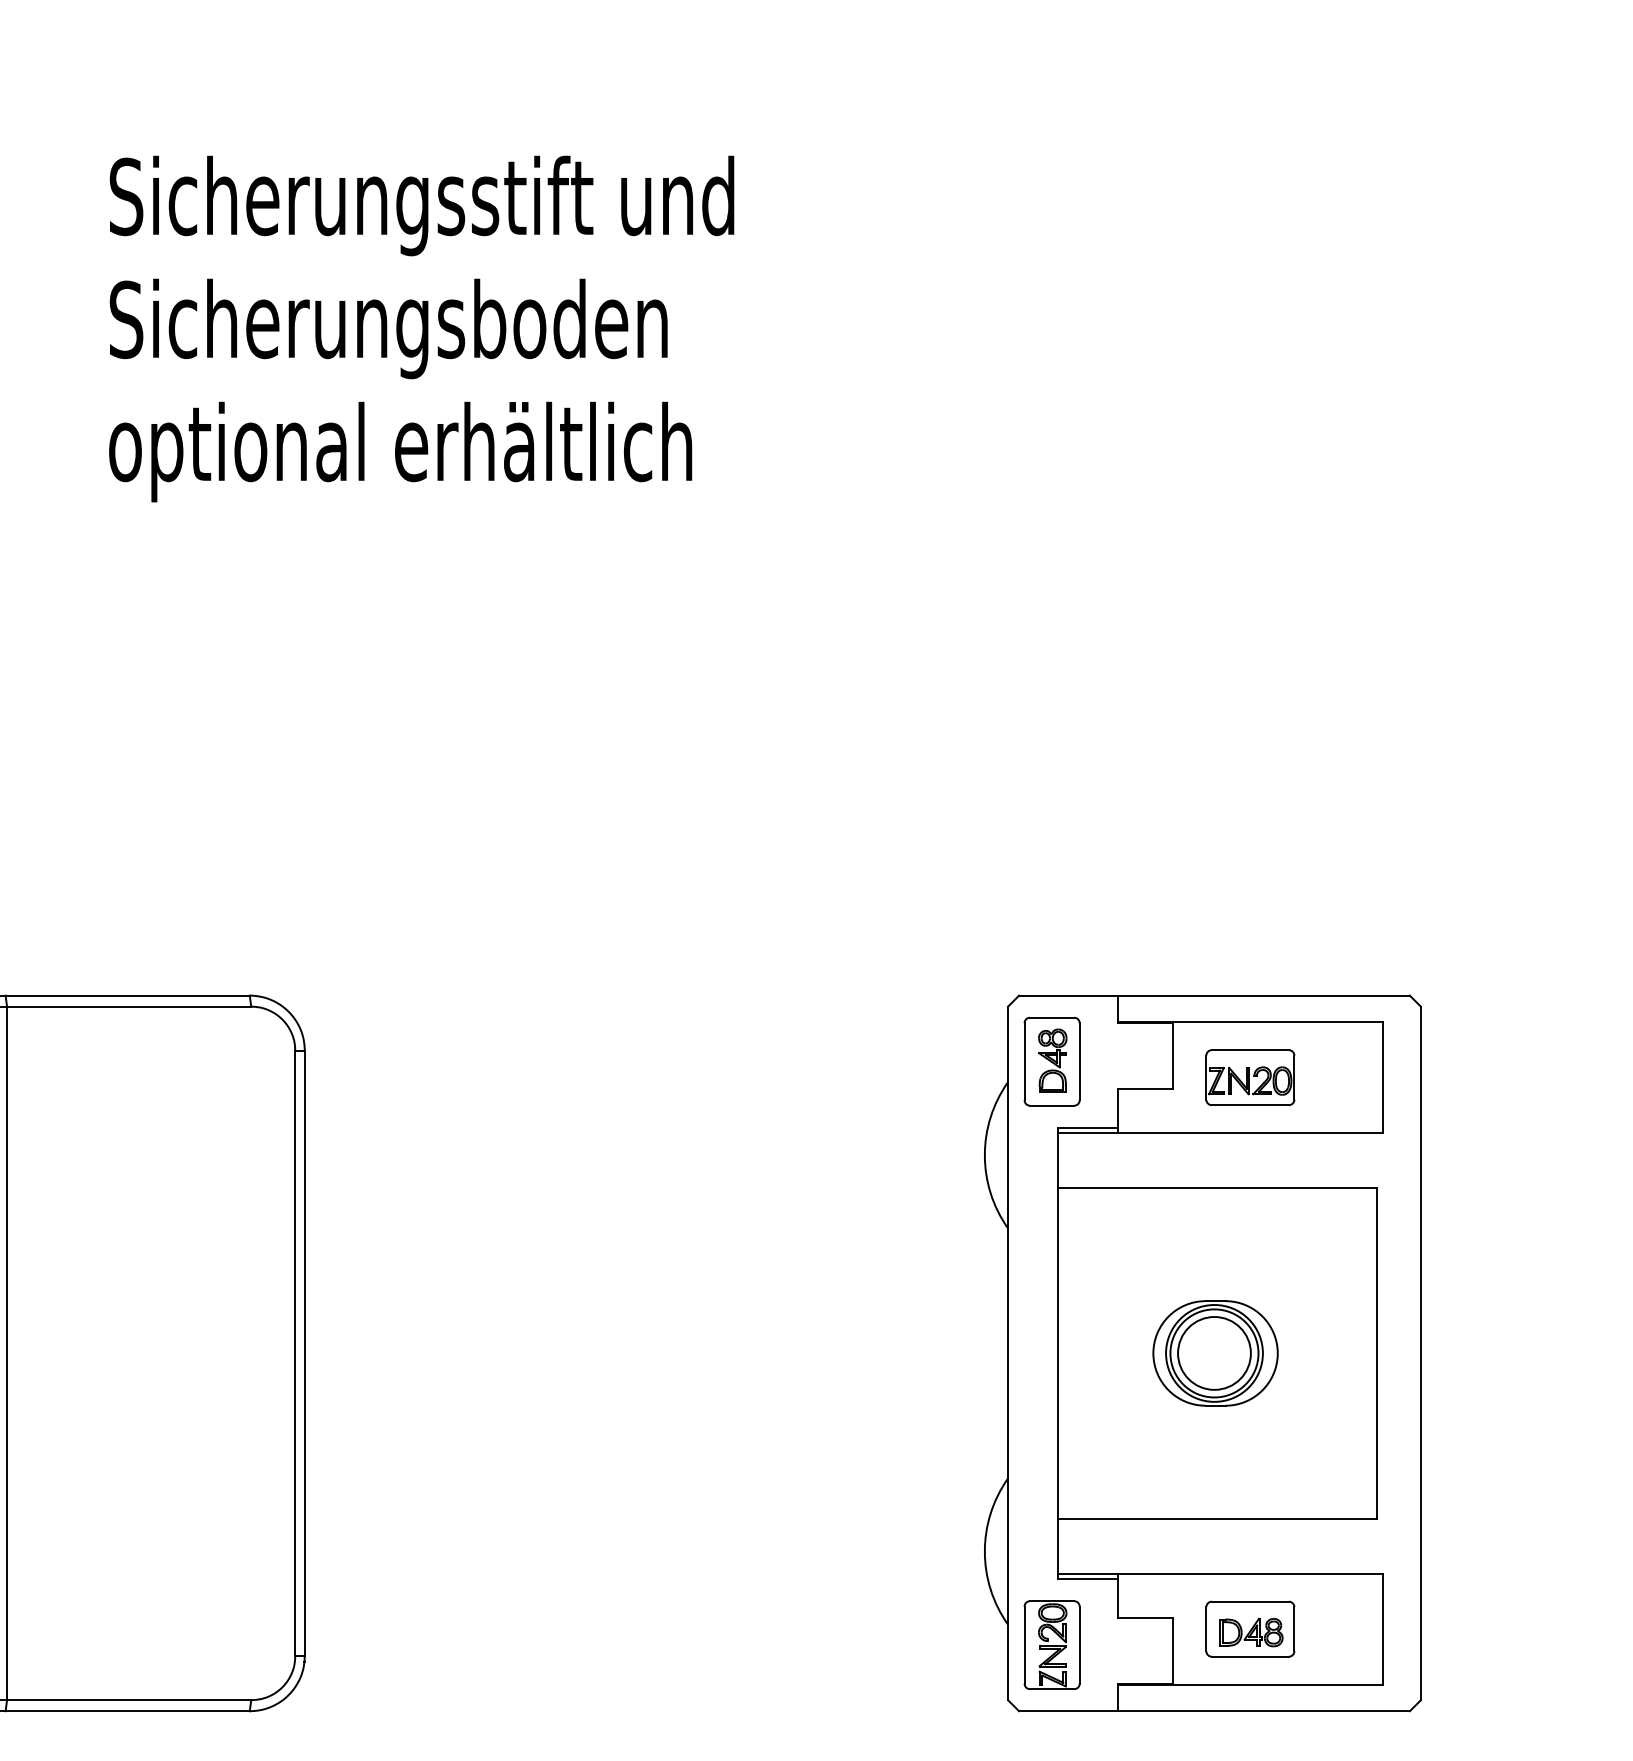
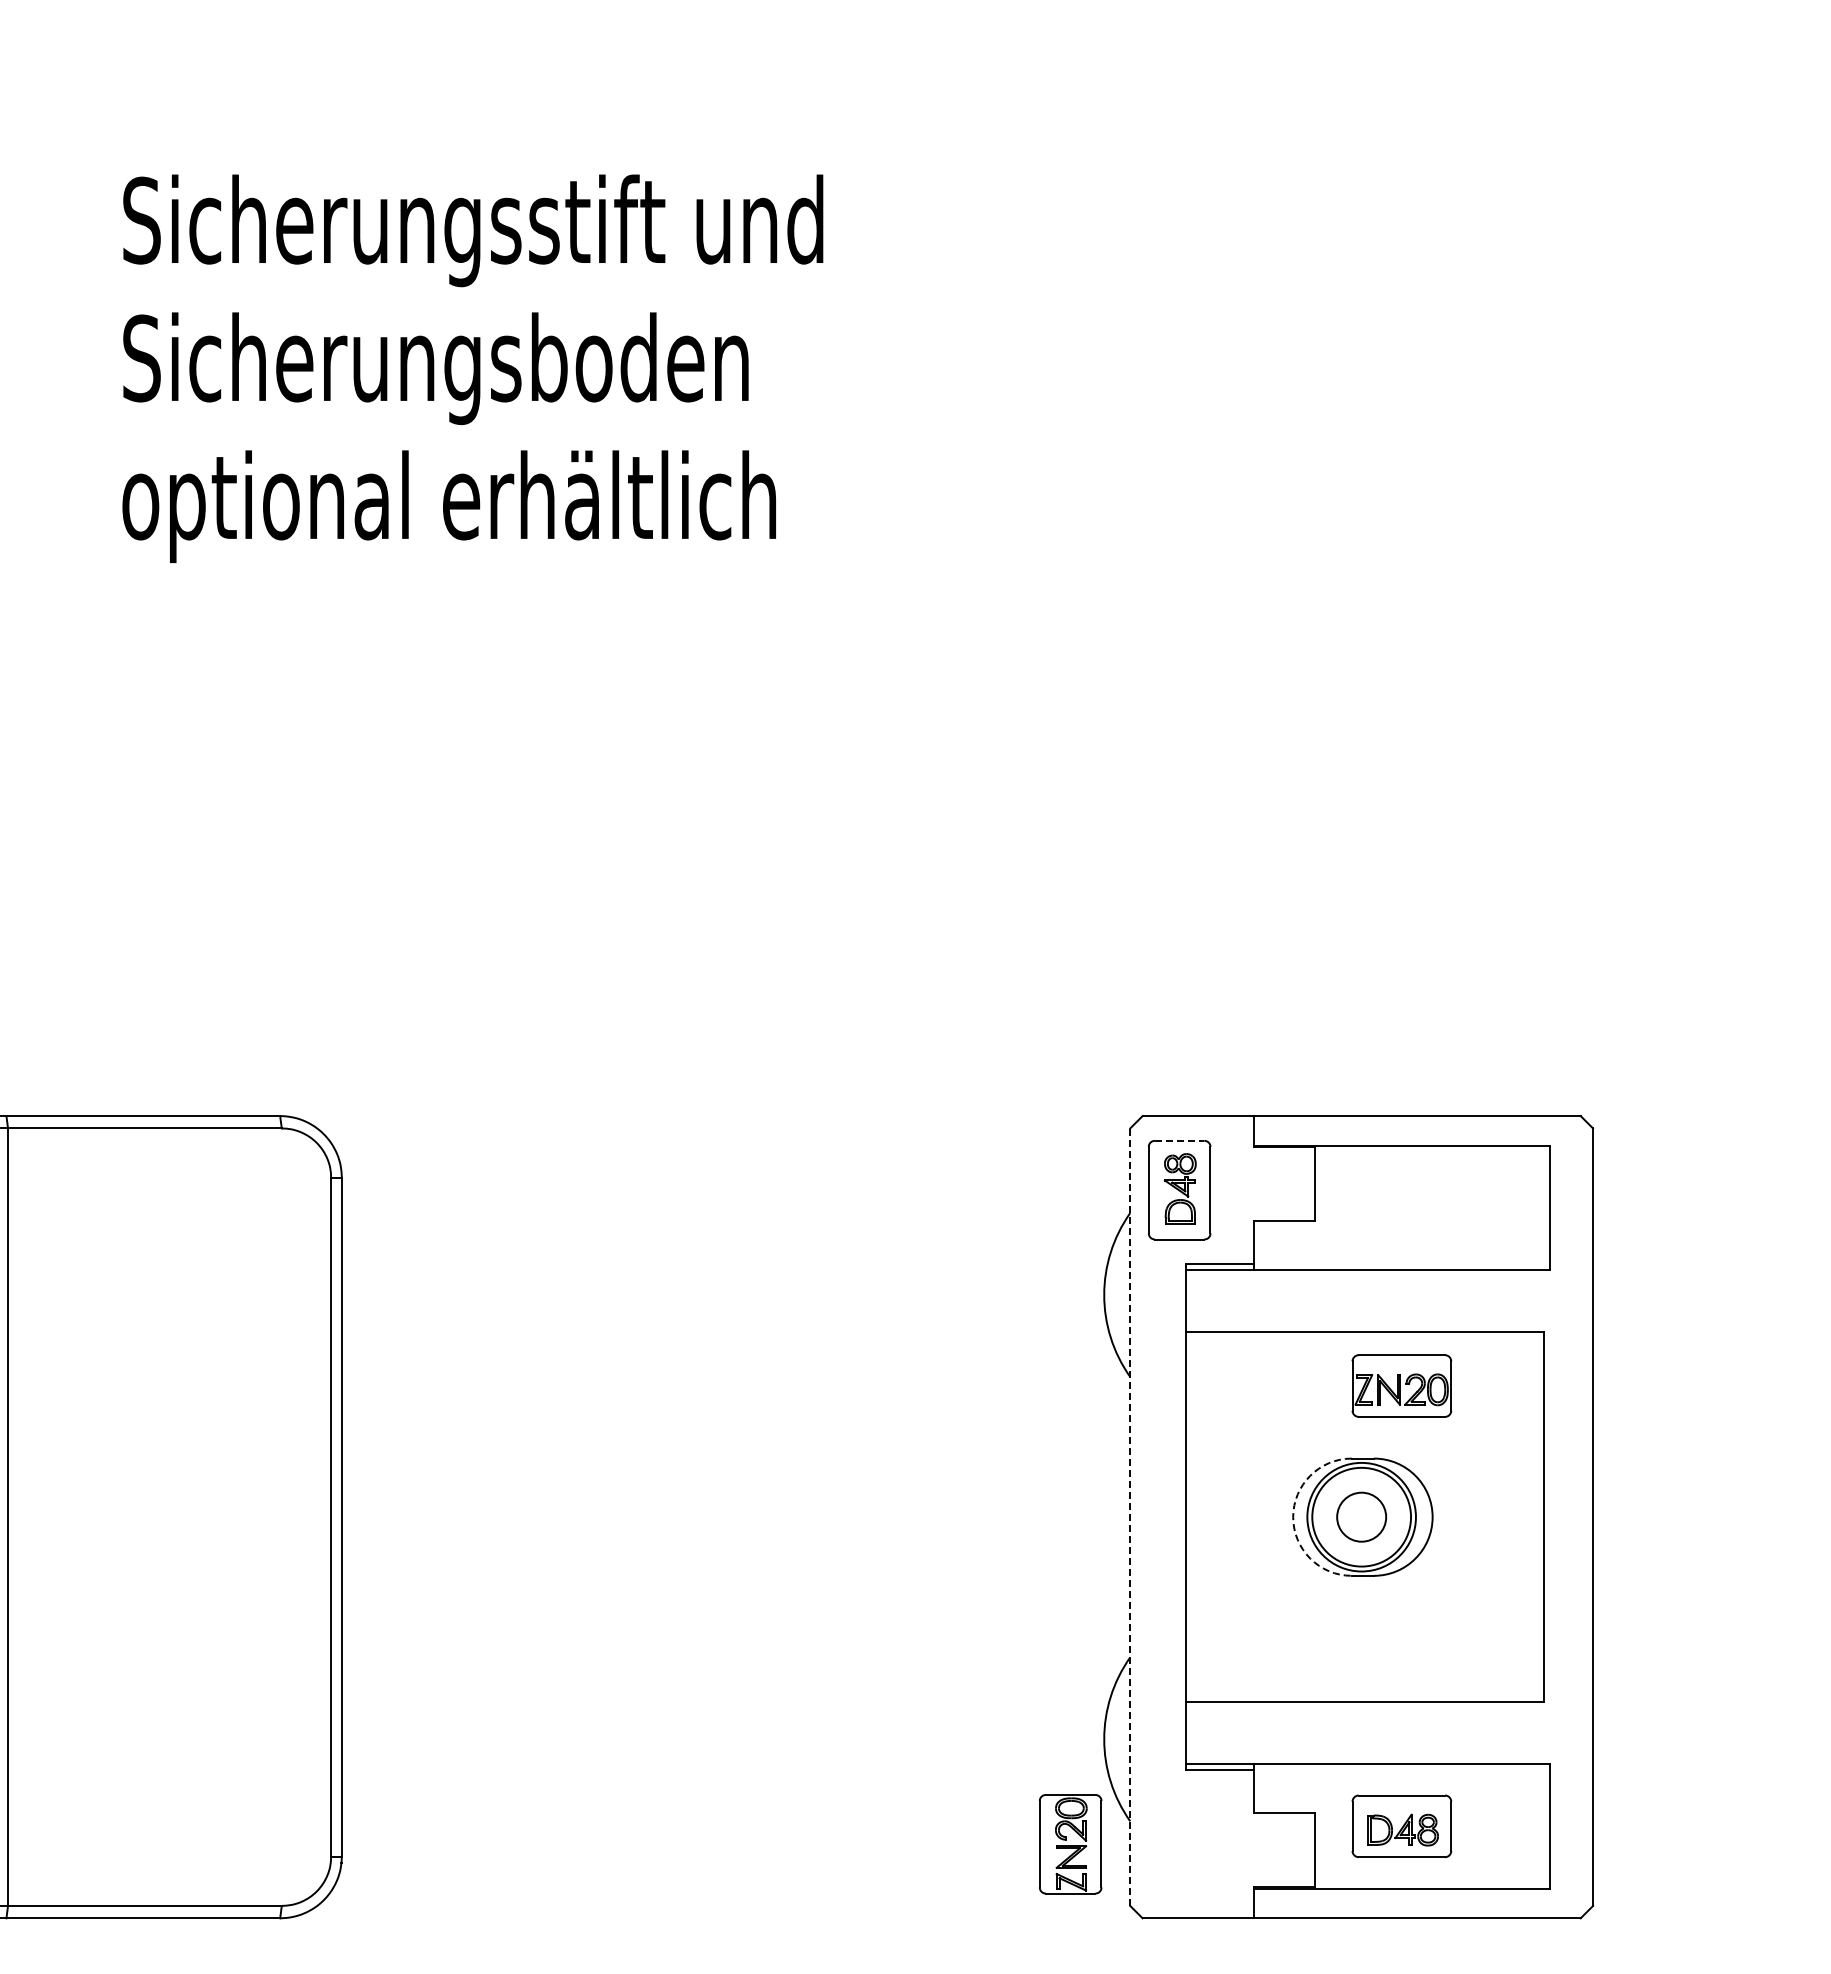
line: (1051, 1017) -> (1179, 1140), solid -> dashed
part: (1250, 1077) -> (1401, 1385), moved
line: (1008, 1353) -> (1130, 1517), solid -> dashed
arc: (1153, 1353) -> (1293, 1517), solid -> dashed
circle: (1214, 1353) -> (1361, 1517), size x0.6
part: (1051, 1645) -> (1070, 1844), moved

